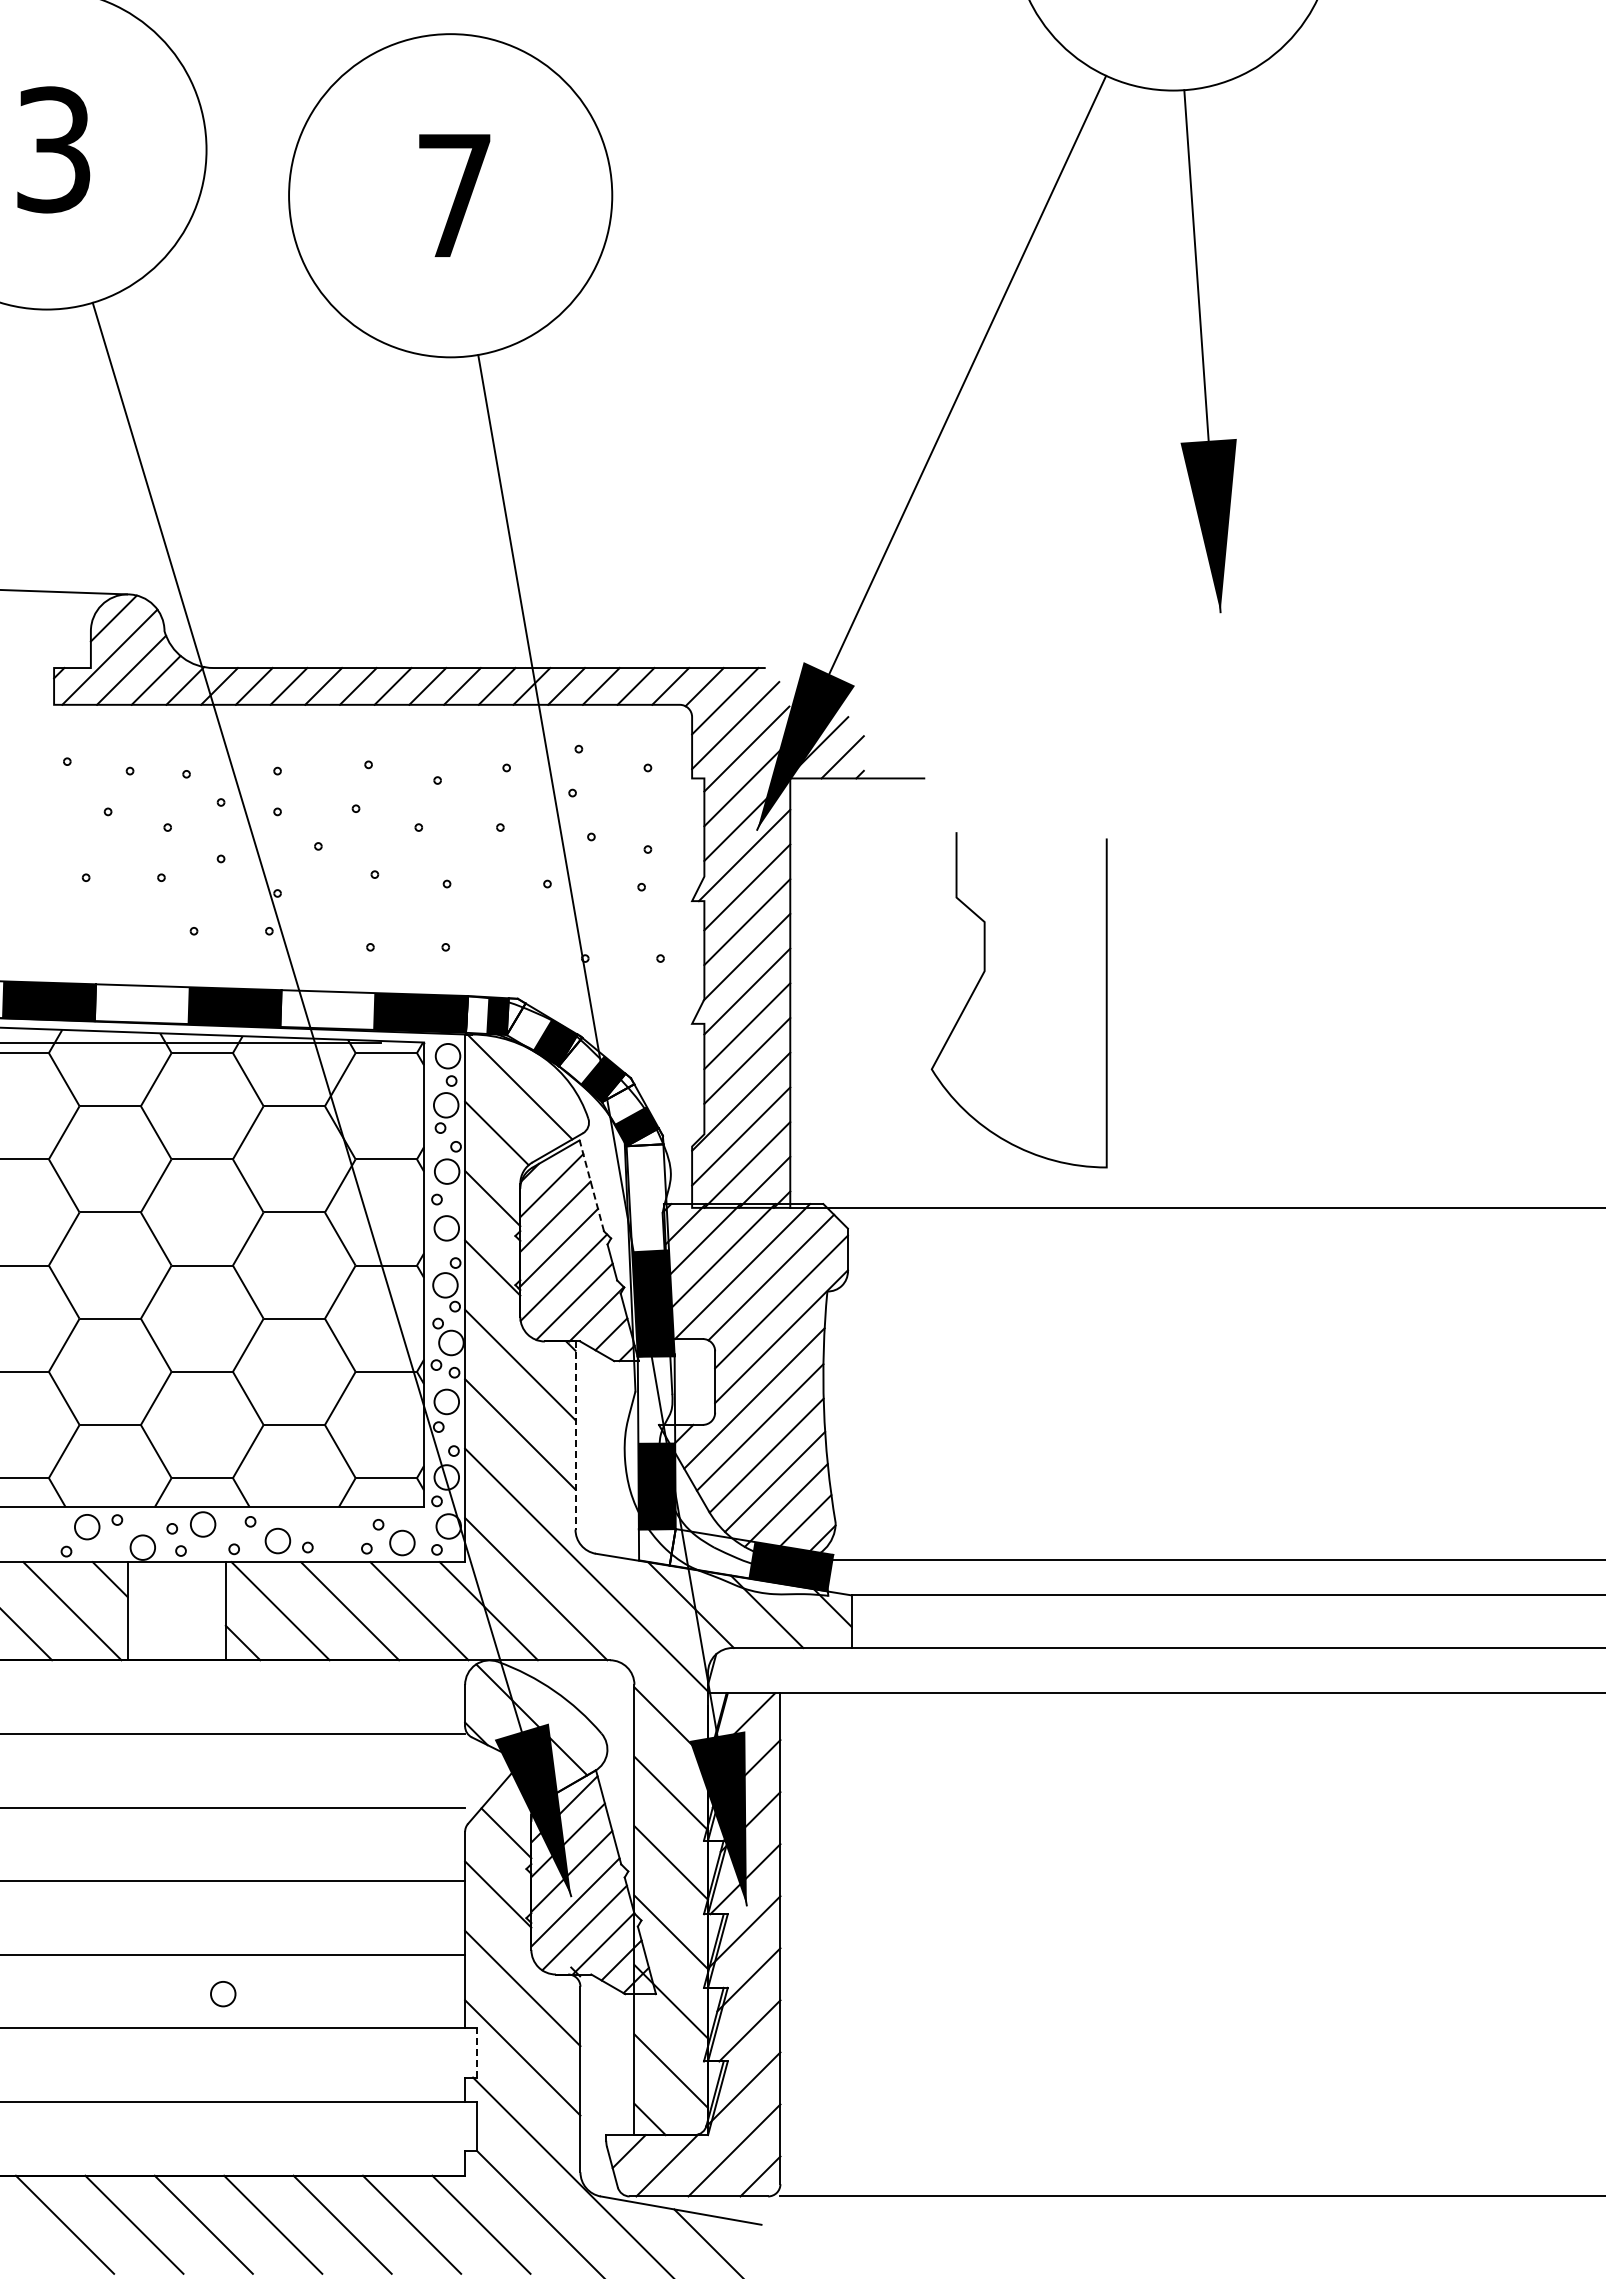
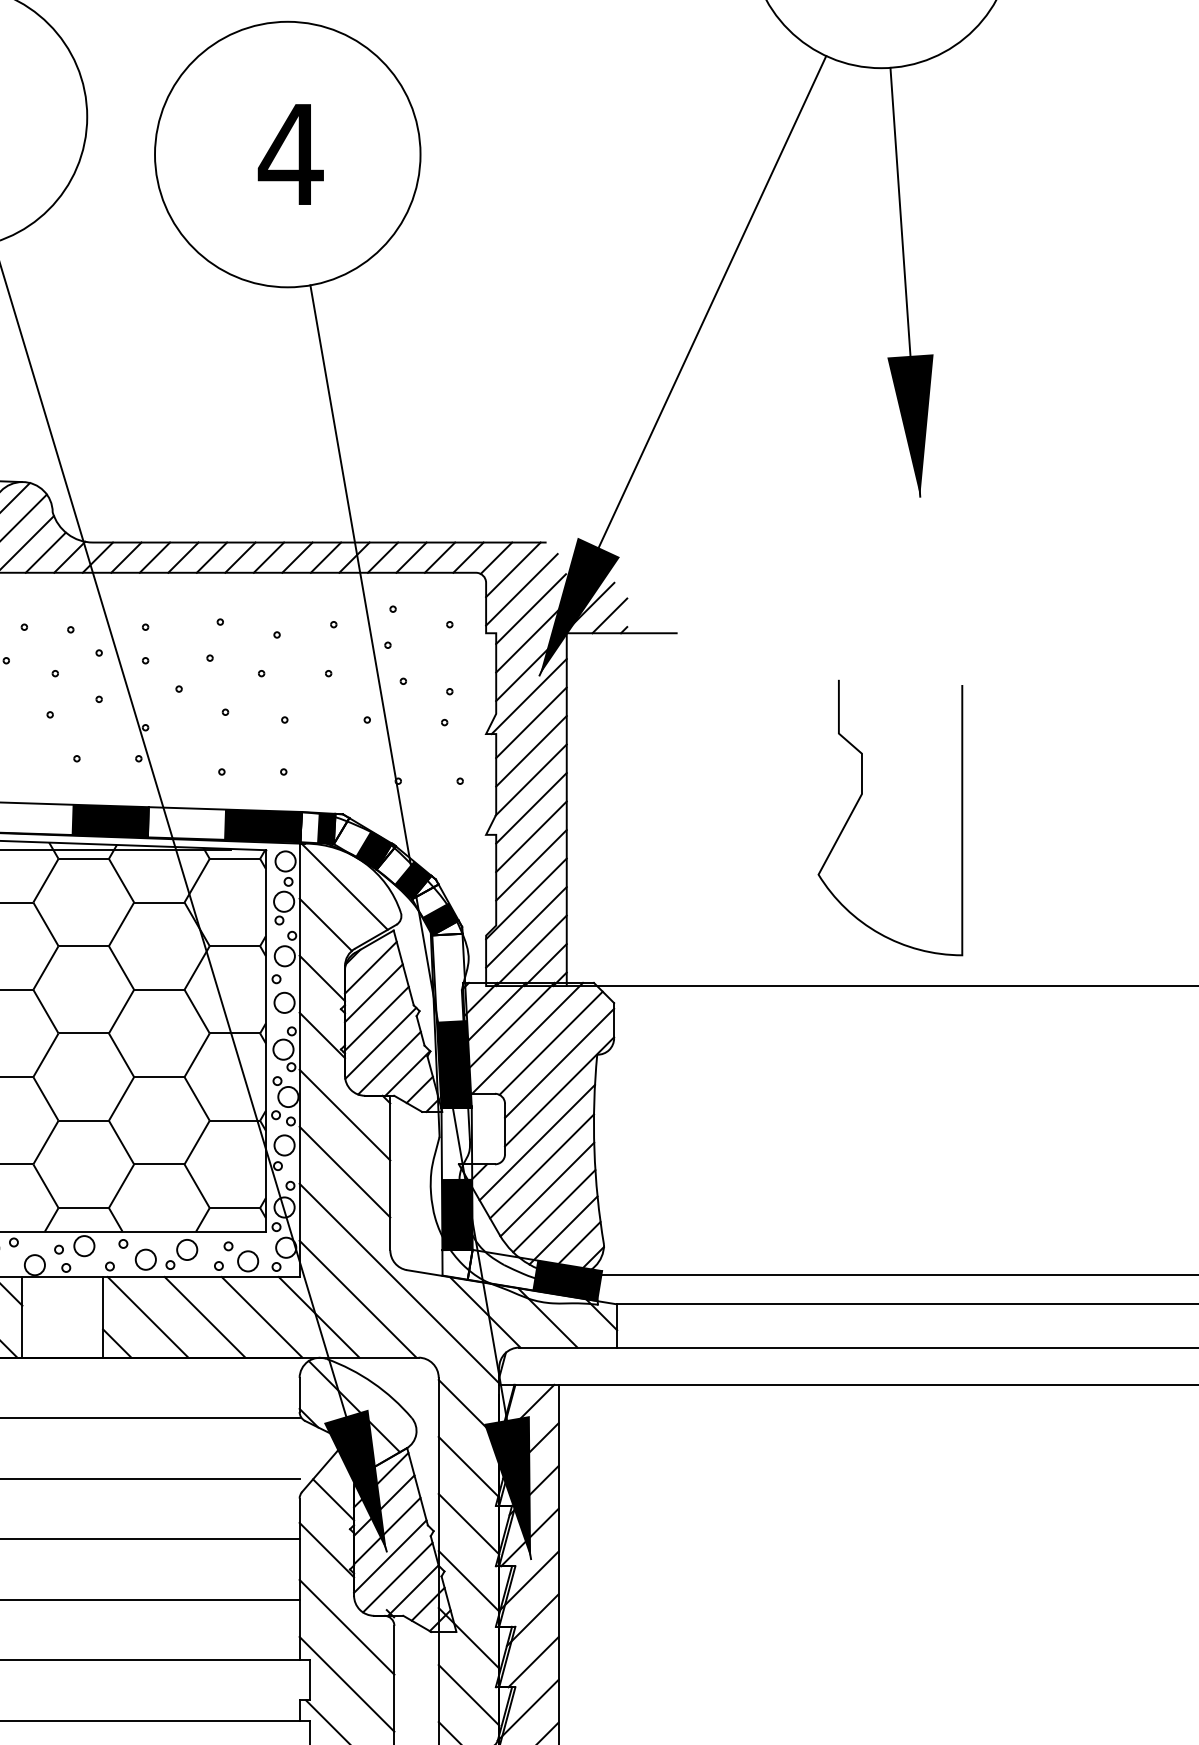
text: (454, 195) -> (290, 154), 7 -> 4
part: (980, 981) -> (858, 802), moved
line: (591, 1185) -> (403, 967), dashed -> solid
line: (575, 1436) -> (390, 1173), dashed -> solid
circle: (223, 1994) -> (187, 1250), moved
line: (477, 2053) -> (309, 1680), dashed -> solid

